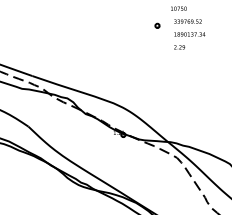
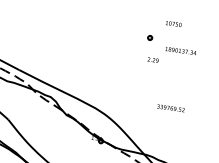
text: (187, 21) -> (170, 108), moved
text: (179, 47) -> (153, 60), moved

